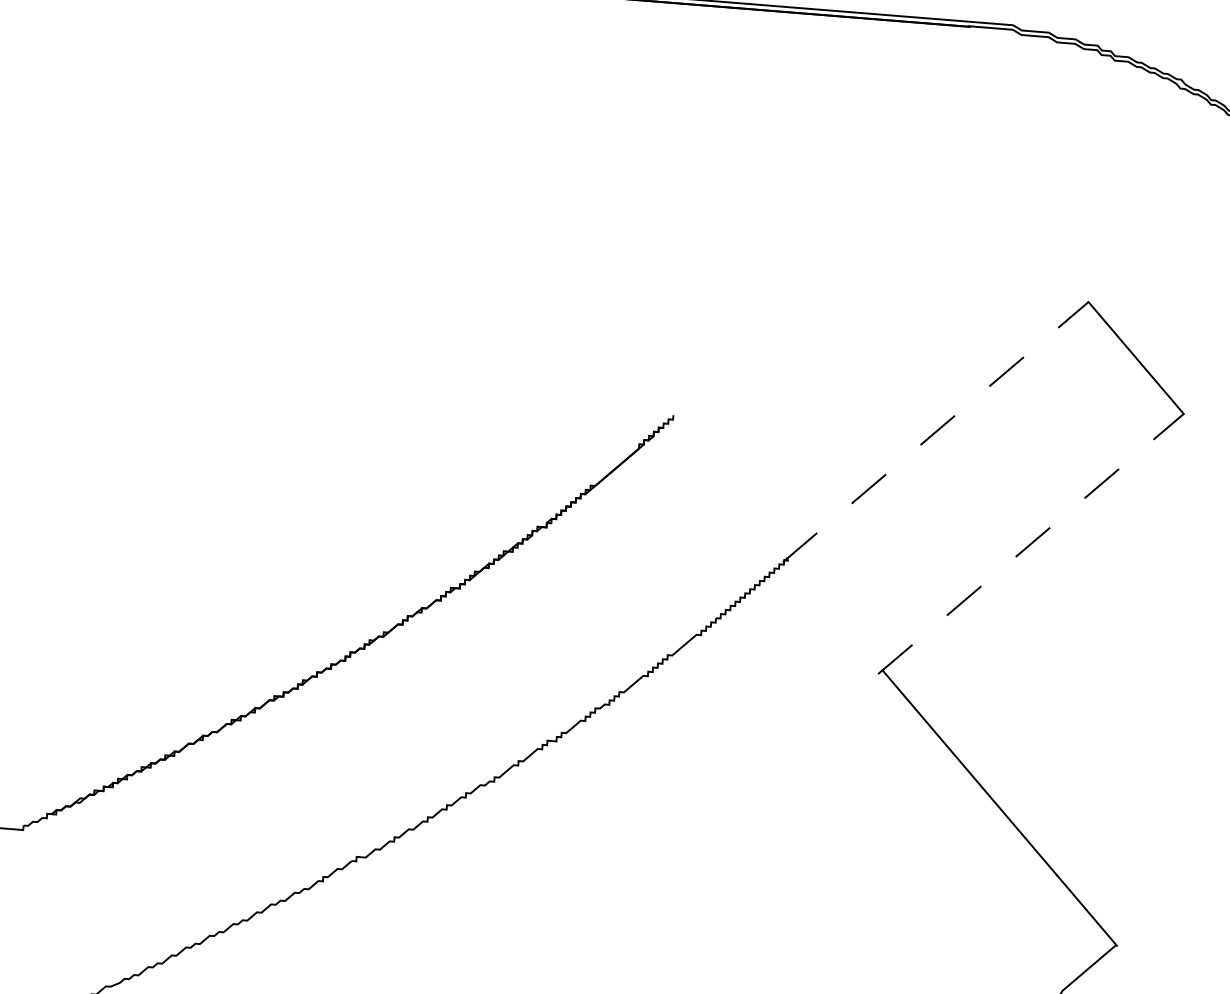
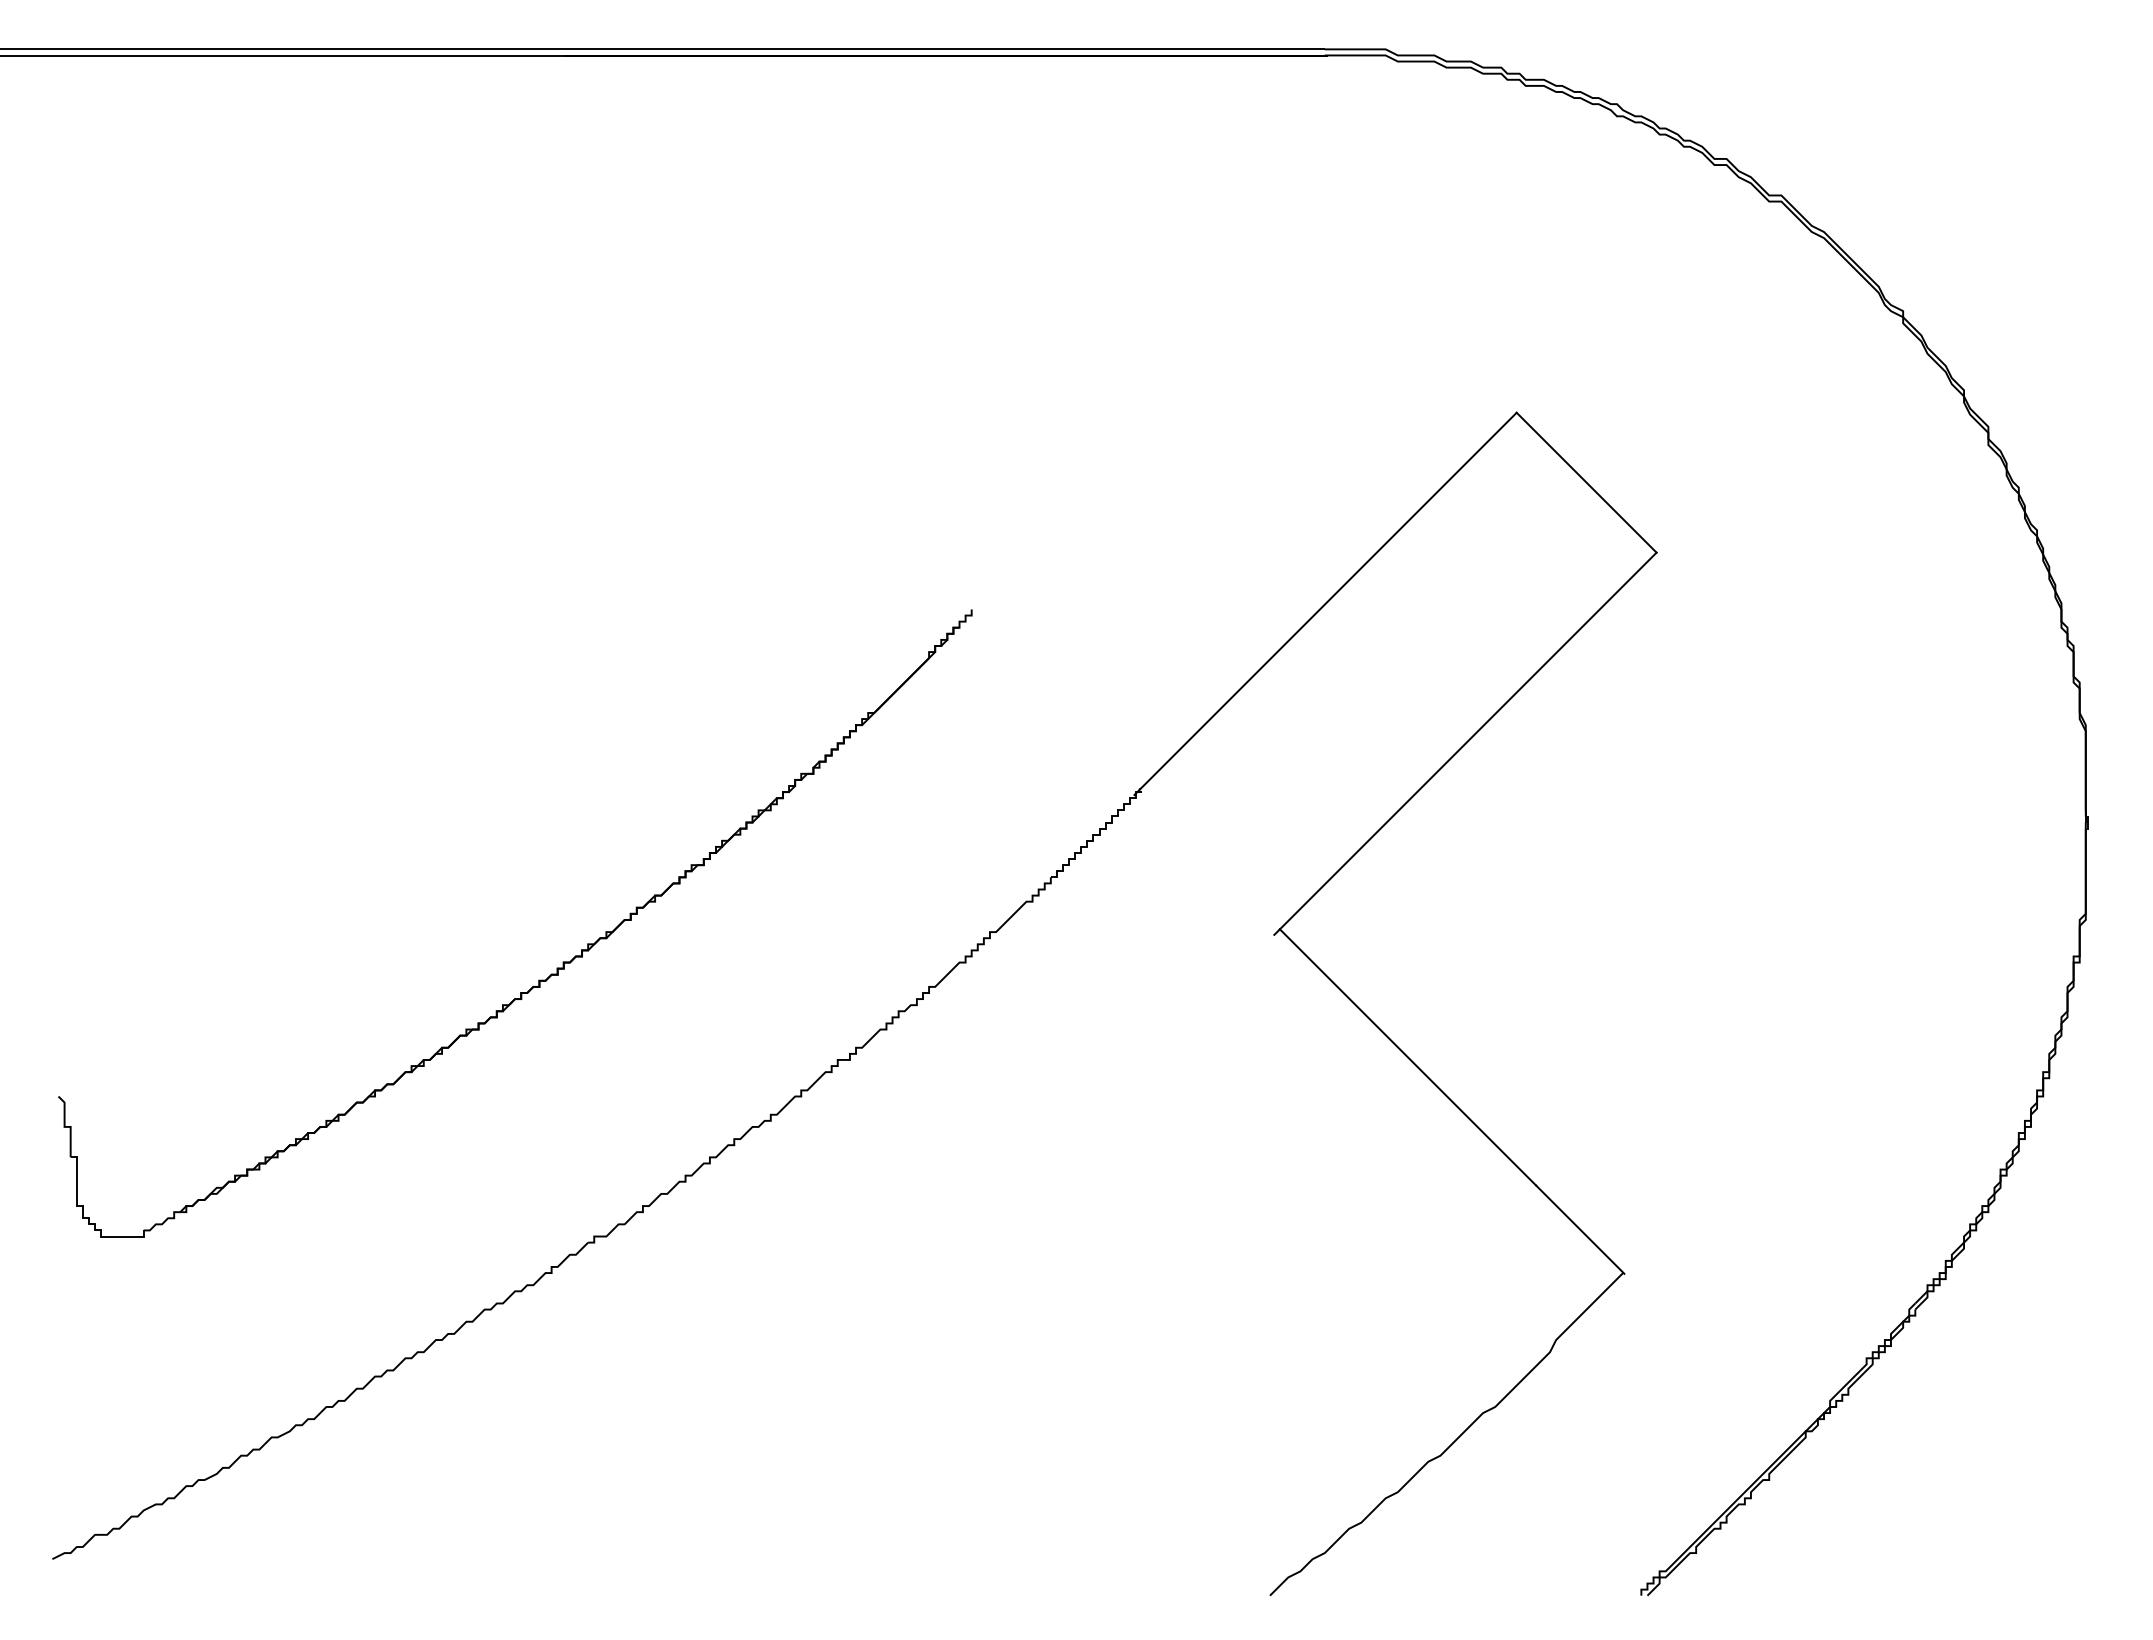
line: (935, 431) -> (1325, 603), dashed -> solid
line: (1030, 543) -> (1465, 743), dashed -> solid

